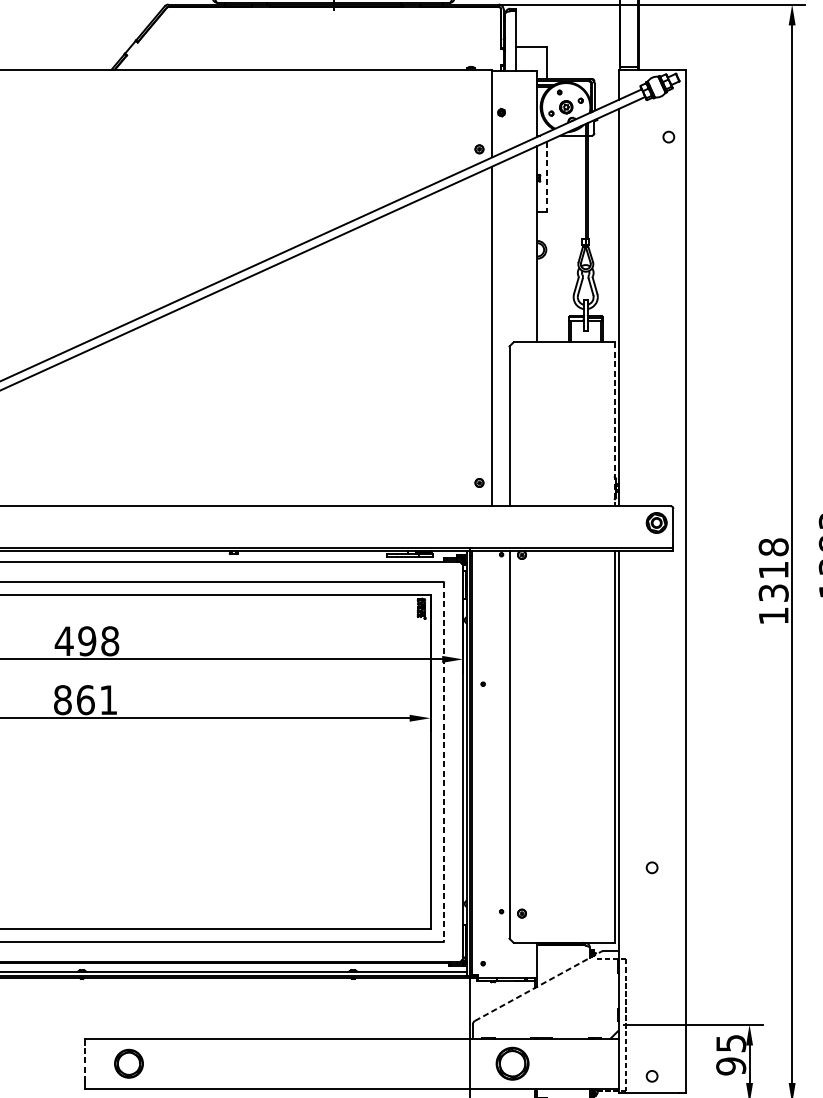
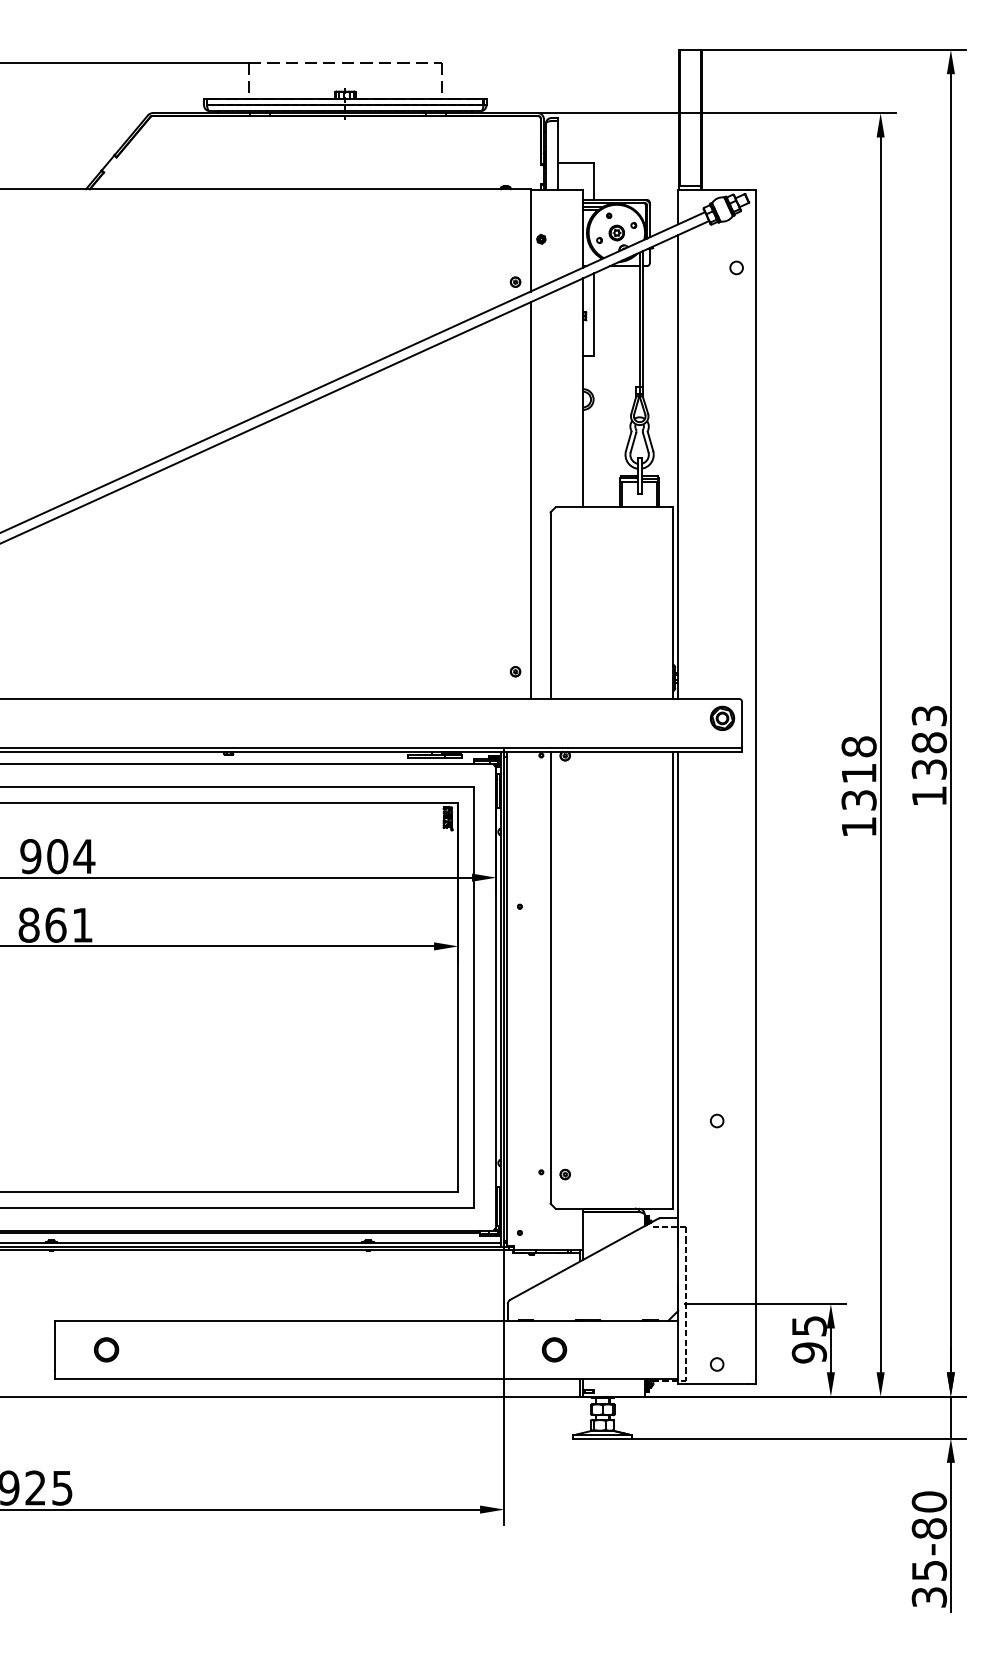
line: (547, 177) -> (594, 314), dashed -> solid
line: (614, 424) -> (673, 603), dashed -> solid
text: (87, 641) -> (57, 856), 498 -> 904
line: (443, 762) -> (473, 997), dashed -> solid
line: (538, 986) -> (584, 1259), dashed -> solid
line: (84, 1063) -> (54, 1349), dashed -> solid
part: (129, 1063) -> (106, 1349), size x0.71
part: (512, 1063) -> (554, 1349), size x0.62

